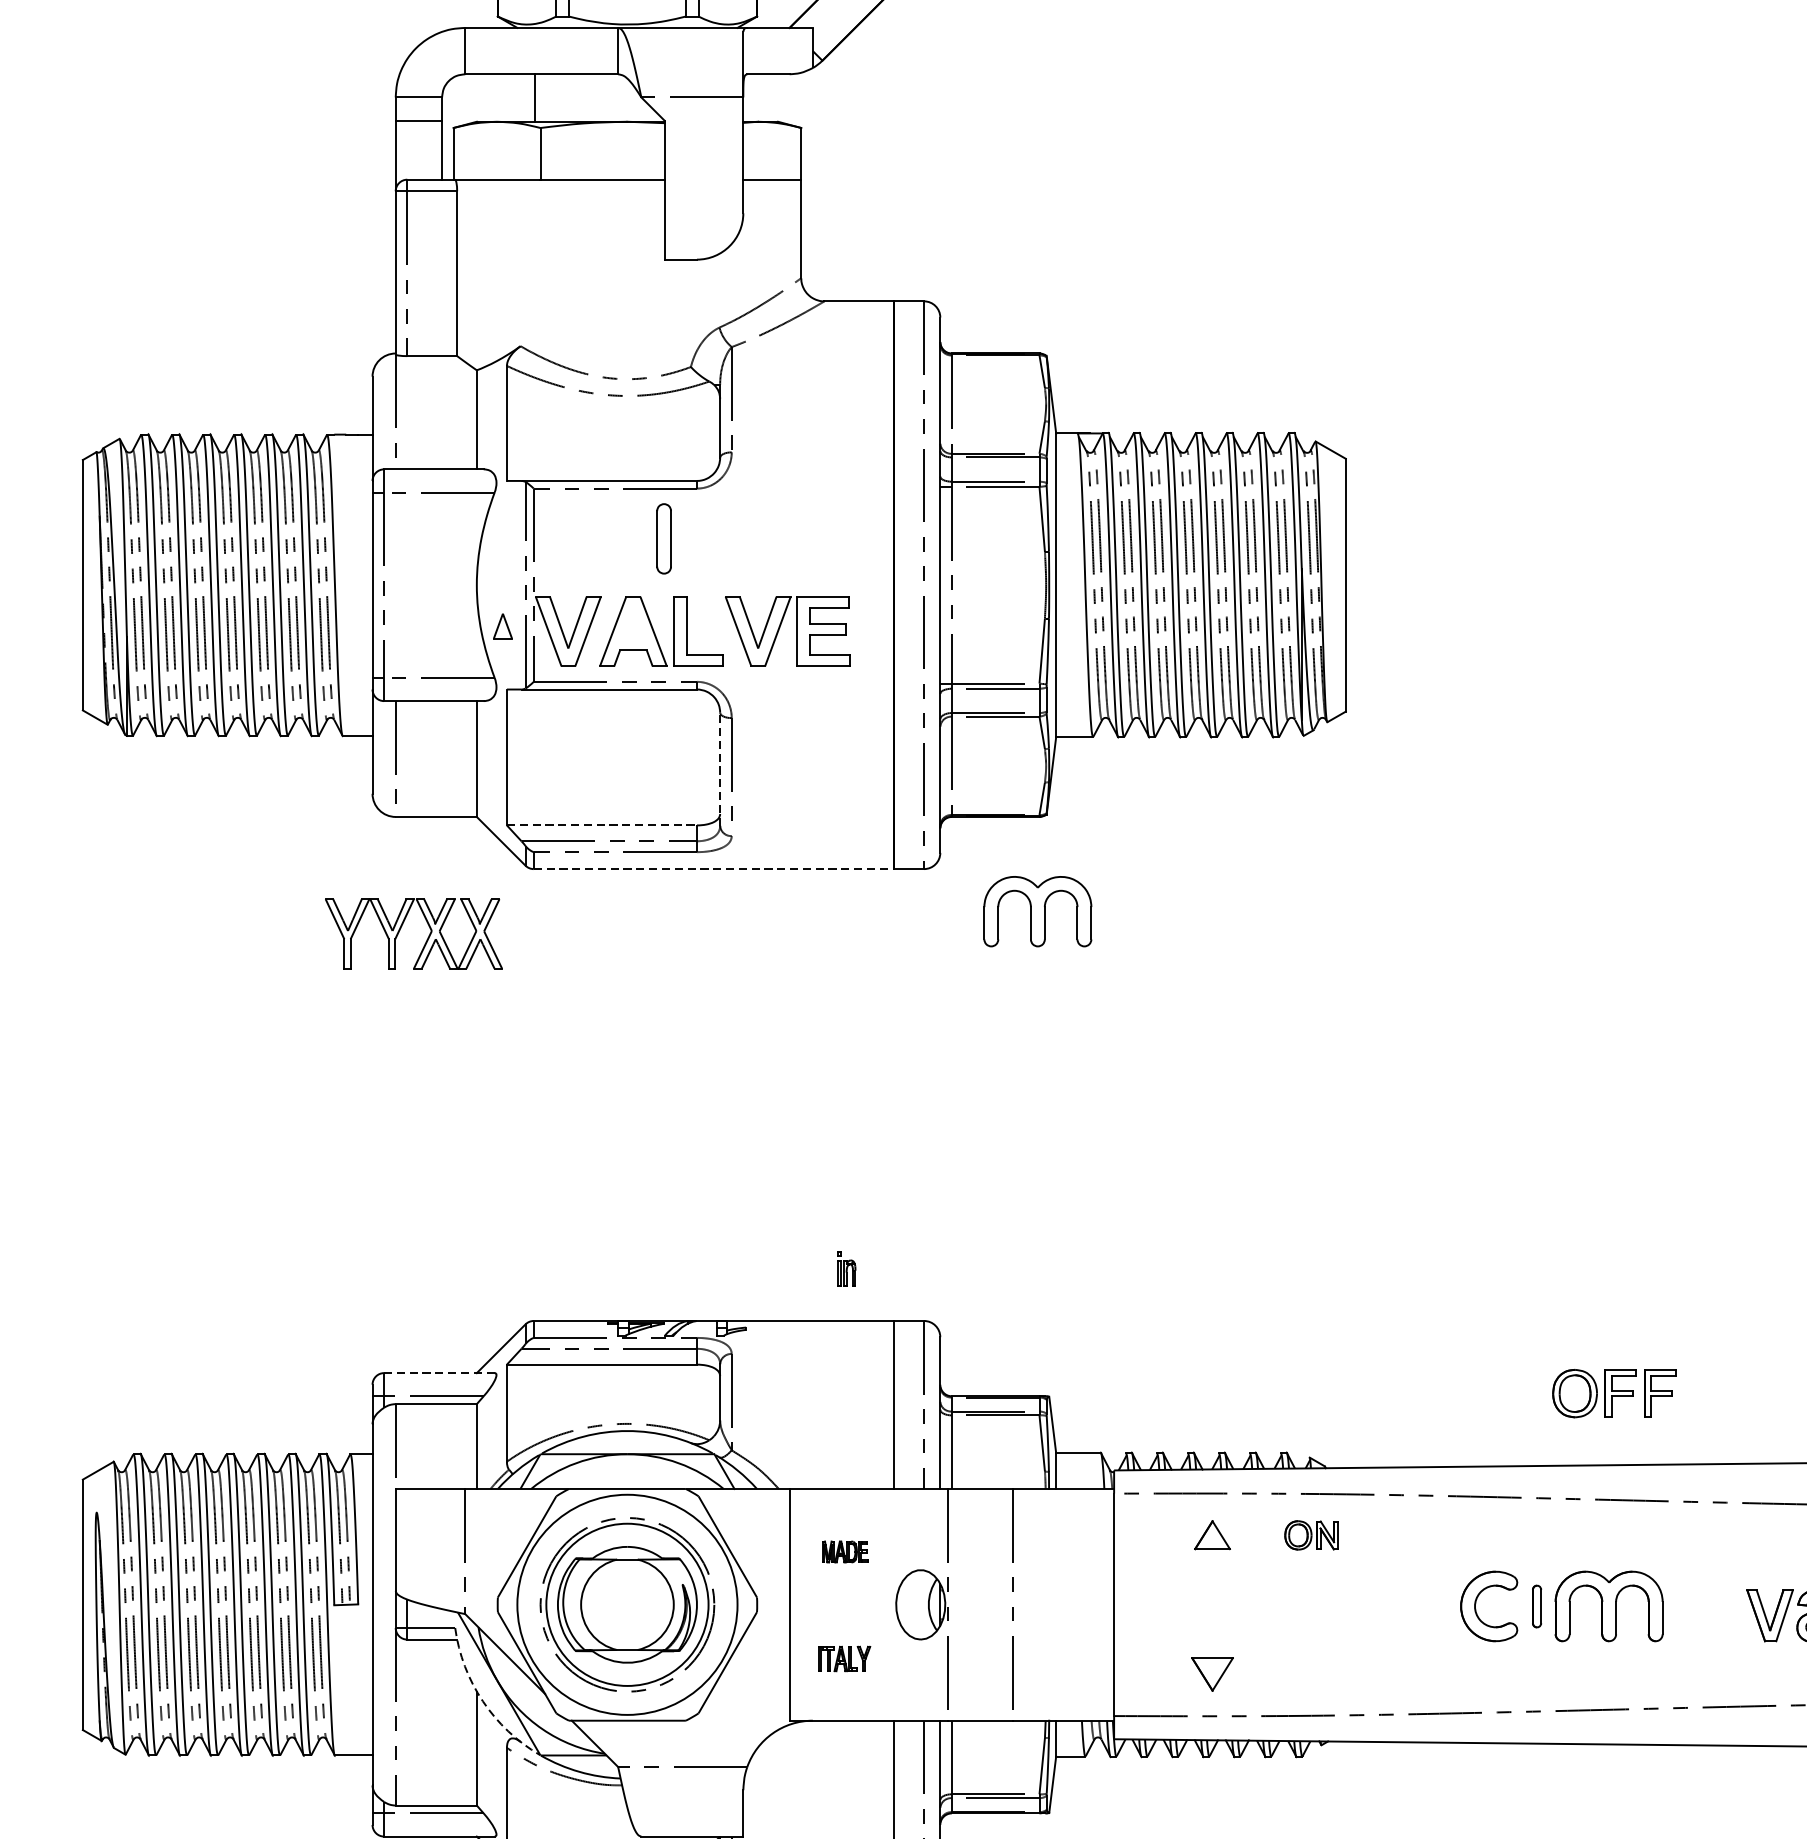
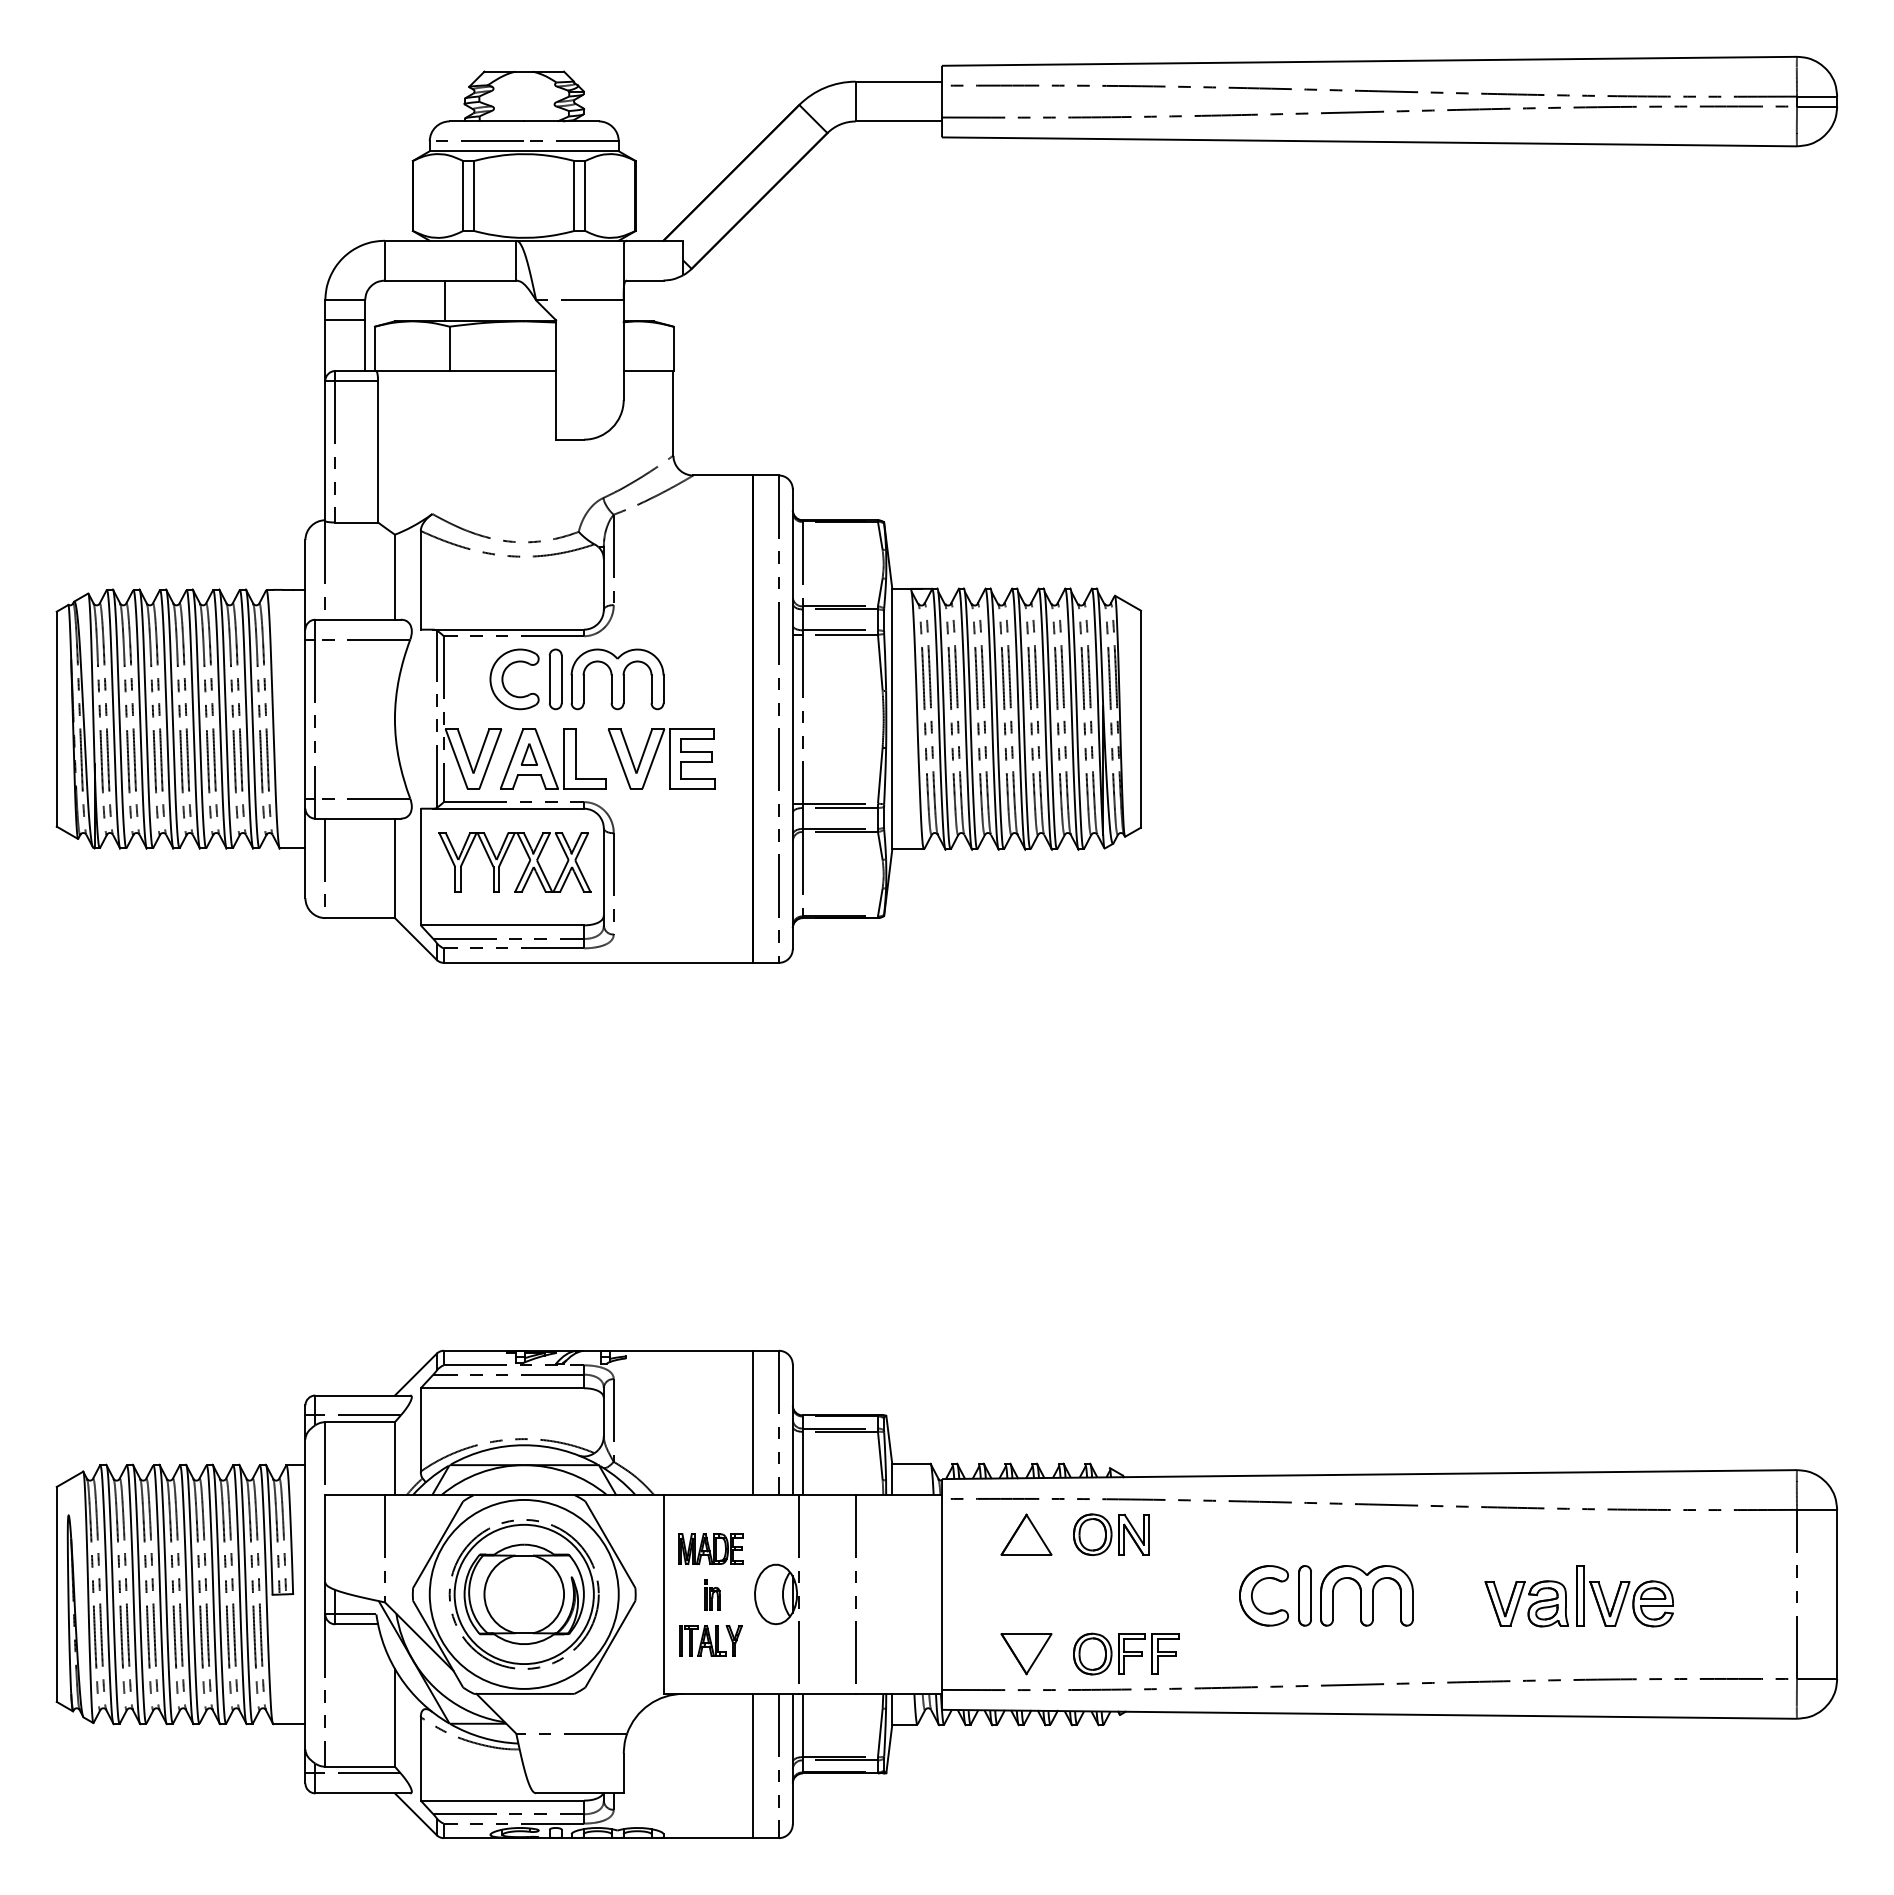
part: (603, 539) -> (503, 679), added
part: (501, 626) -> (528, 754), moved
line: (719, 769) -> (603, 877), dashed -> solid
line: (602, 825) -> (502, 925), dashed -> solid
line: (713, 868) -> (598, 962), dashed -> solid
part: (1037, 911) -> (617, 679), moved
part: (401, 928) -> (504, 857), moved
part: (846, 1268) -> (712, 1594), moved
line: (439, 1373) -> (362, 1395), dashed -> solid
part: (1614, 1392) -> (1126, 1653), moved
part: (1212, 1534) -> (1026, 1534), size x1.67
part: (1311, 1534) -> (1111, 1534), size x1.67
part: (844, 1551) -> (710, 1548), size x1.67
part: (1536, 1606) -> (1304, 1595), size x1.67
part: (844, 1658) -> (710, 1640), size x1.43
part: (1212, 1674) -> (1026, 1654), size x1.43
arc: (483, 1701) -> (400, 1677), dashed -> solid

